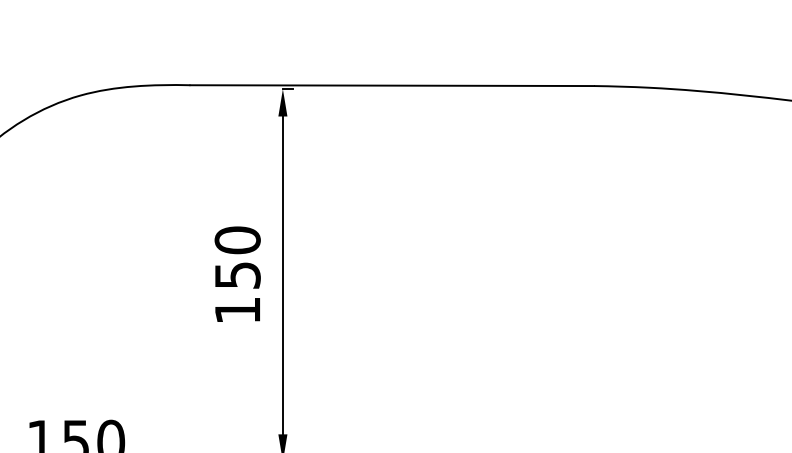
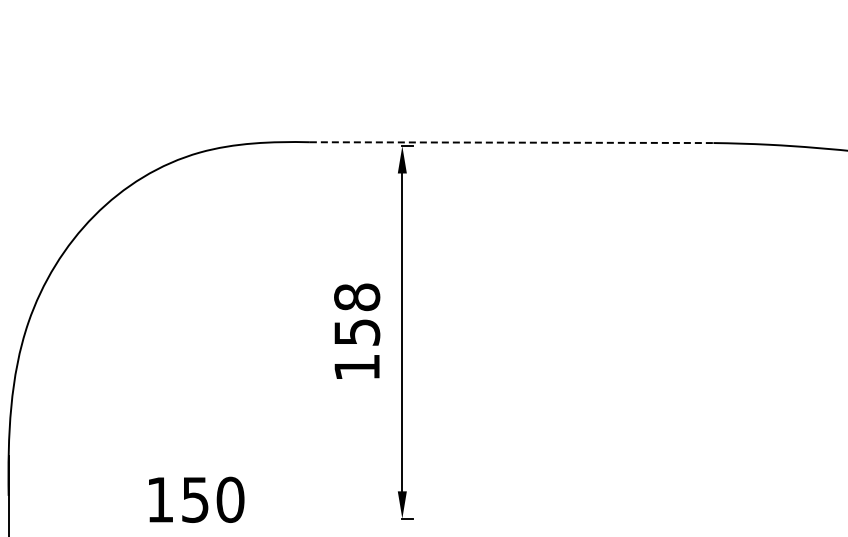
line: (392, 85) -> (511, 142), solid -> dashed
text: (238, 240) -> (357, 297), 150 -> 158

